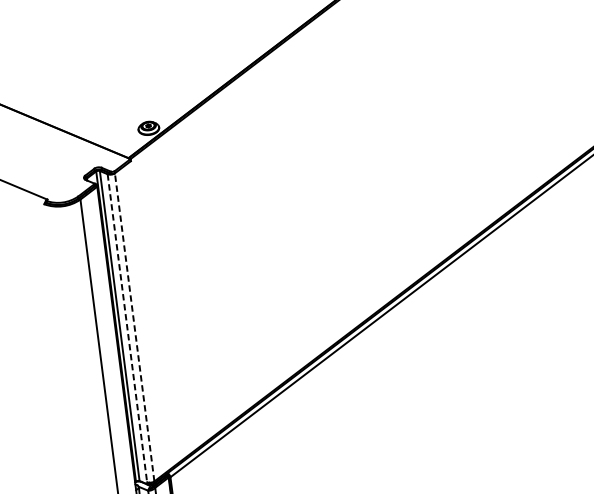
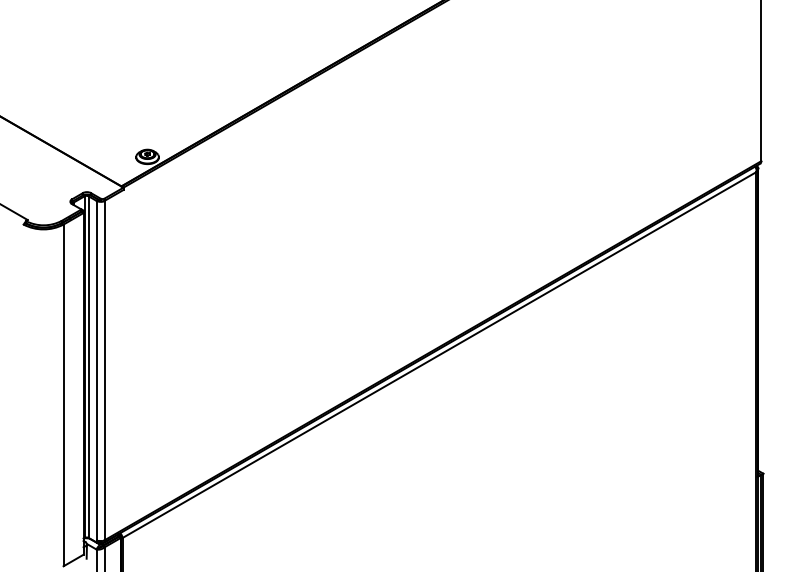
line: (134, 327) -> (104, 370), dashed -> solid
line: (127, 328) -> (96, 370), dashed -> solid

